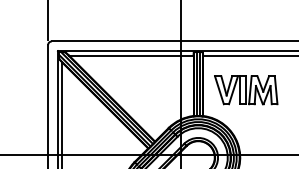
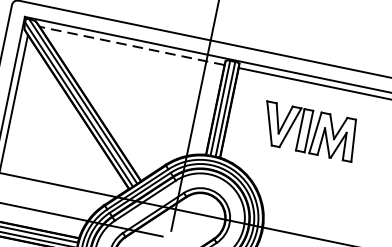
line: (130, 55) -> (131, 45), solid -> dashed
part: (246, 90) -> (309, 132), moved

